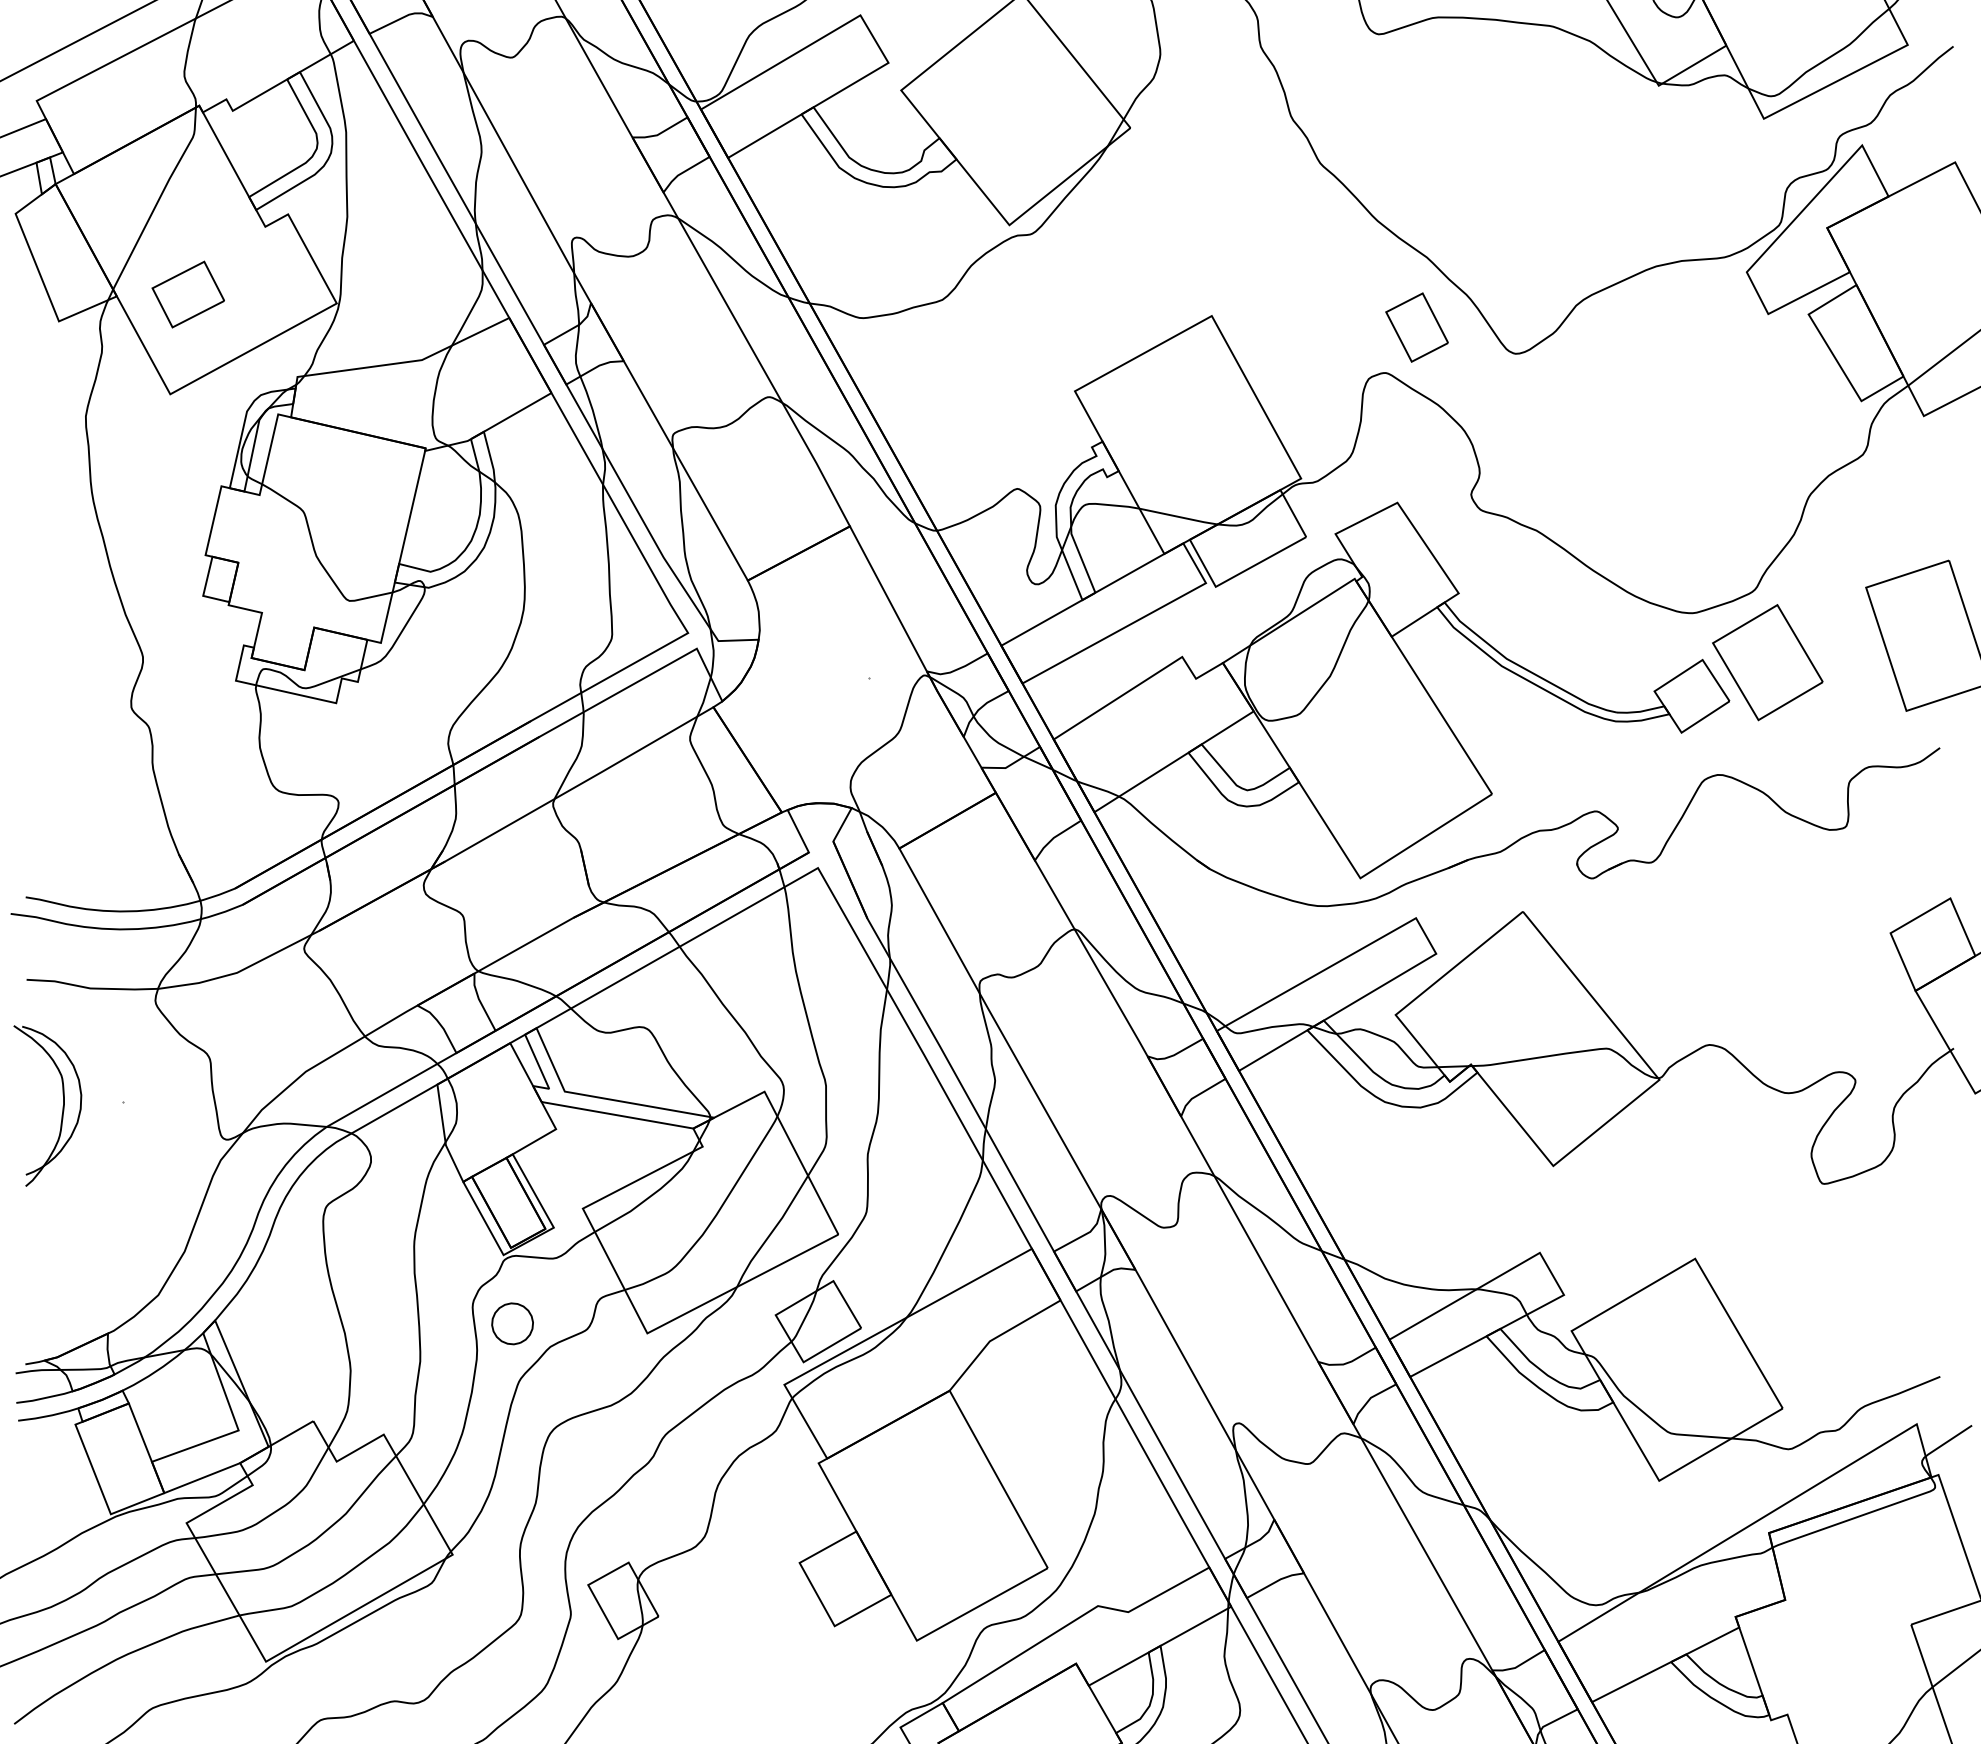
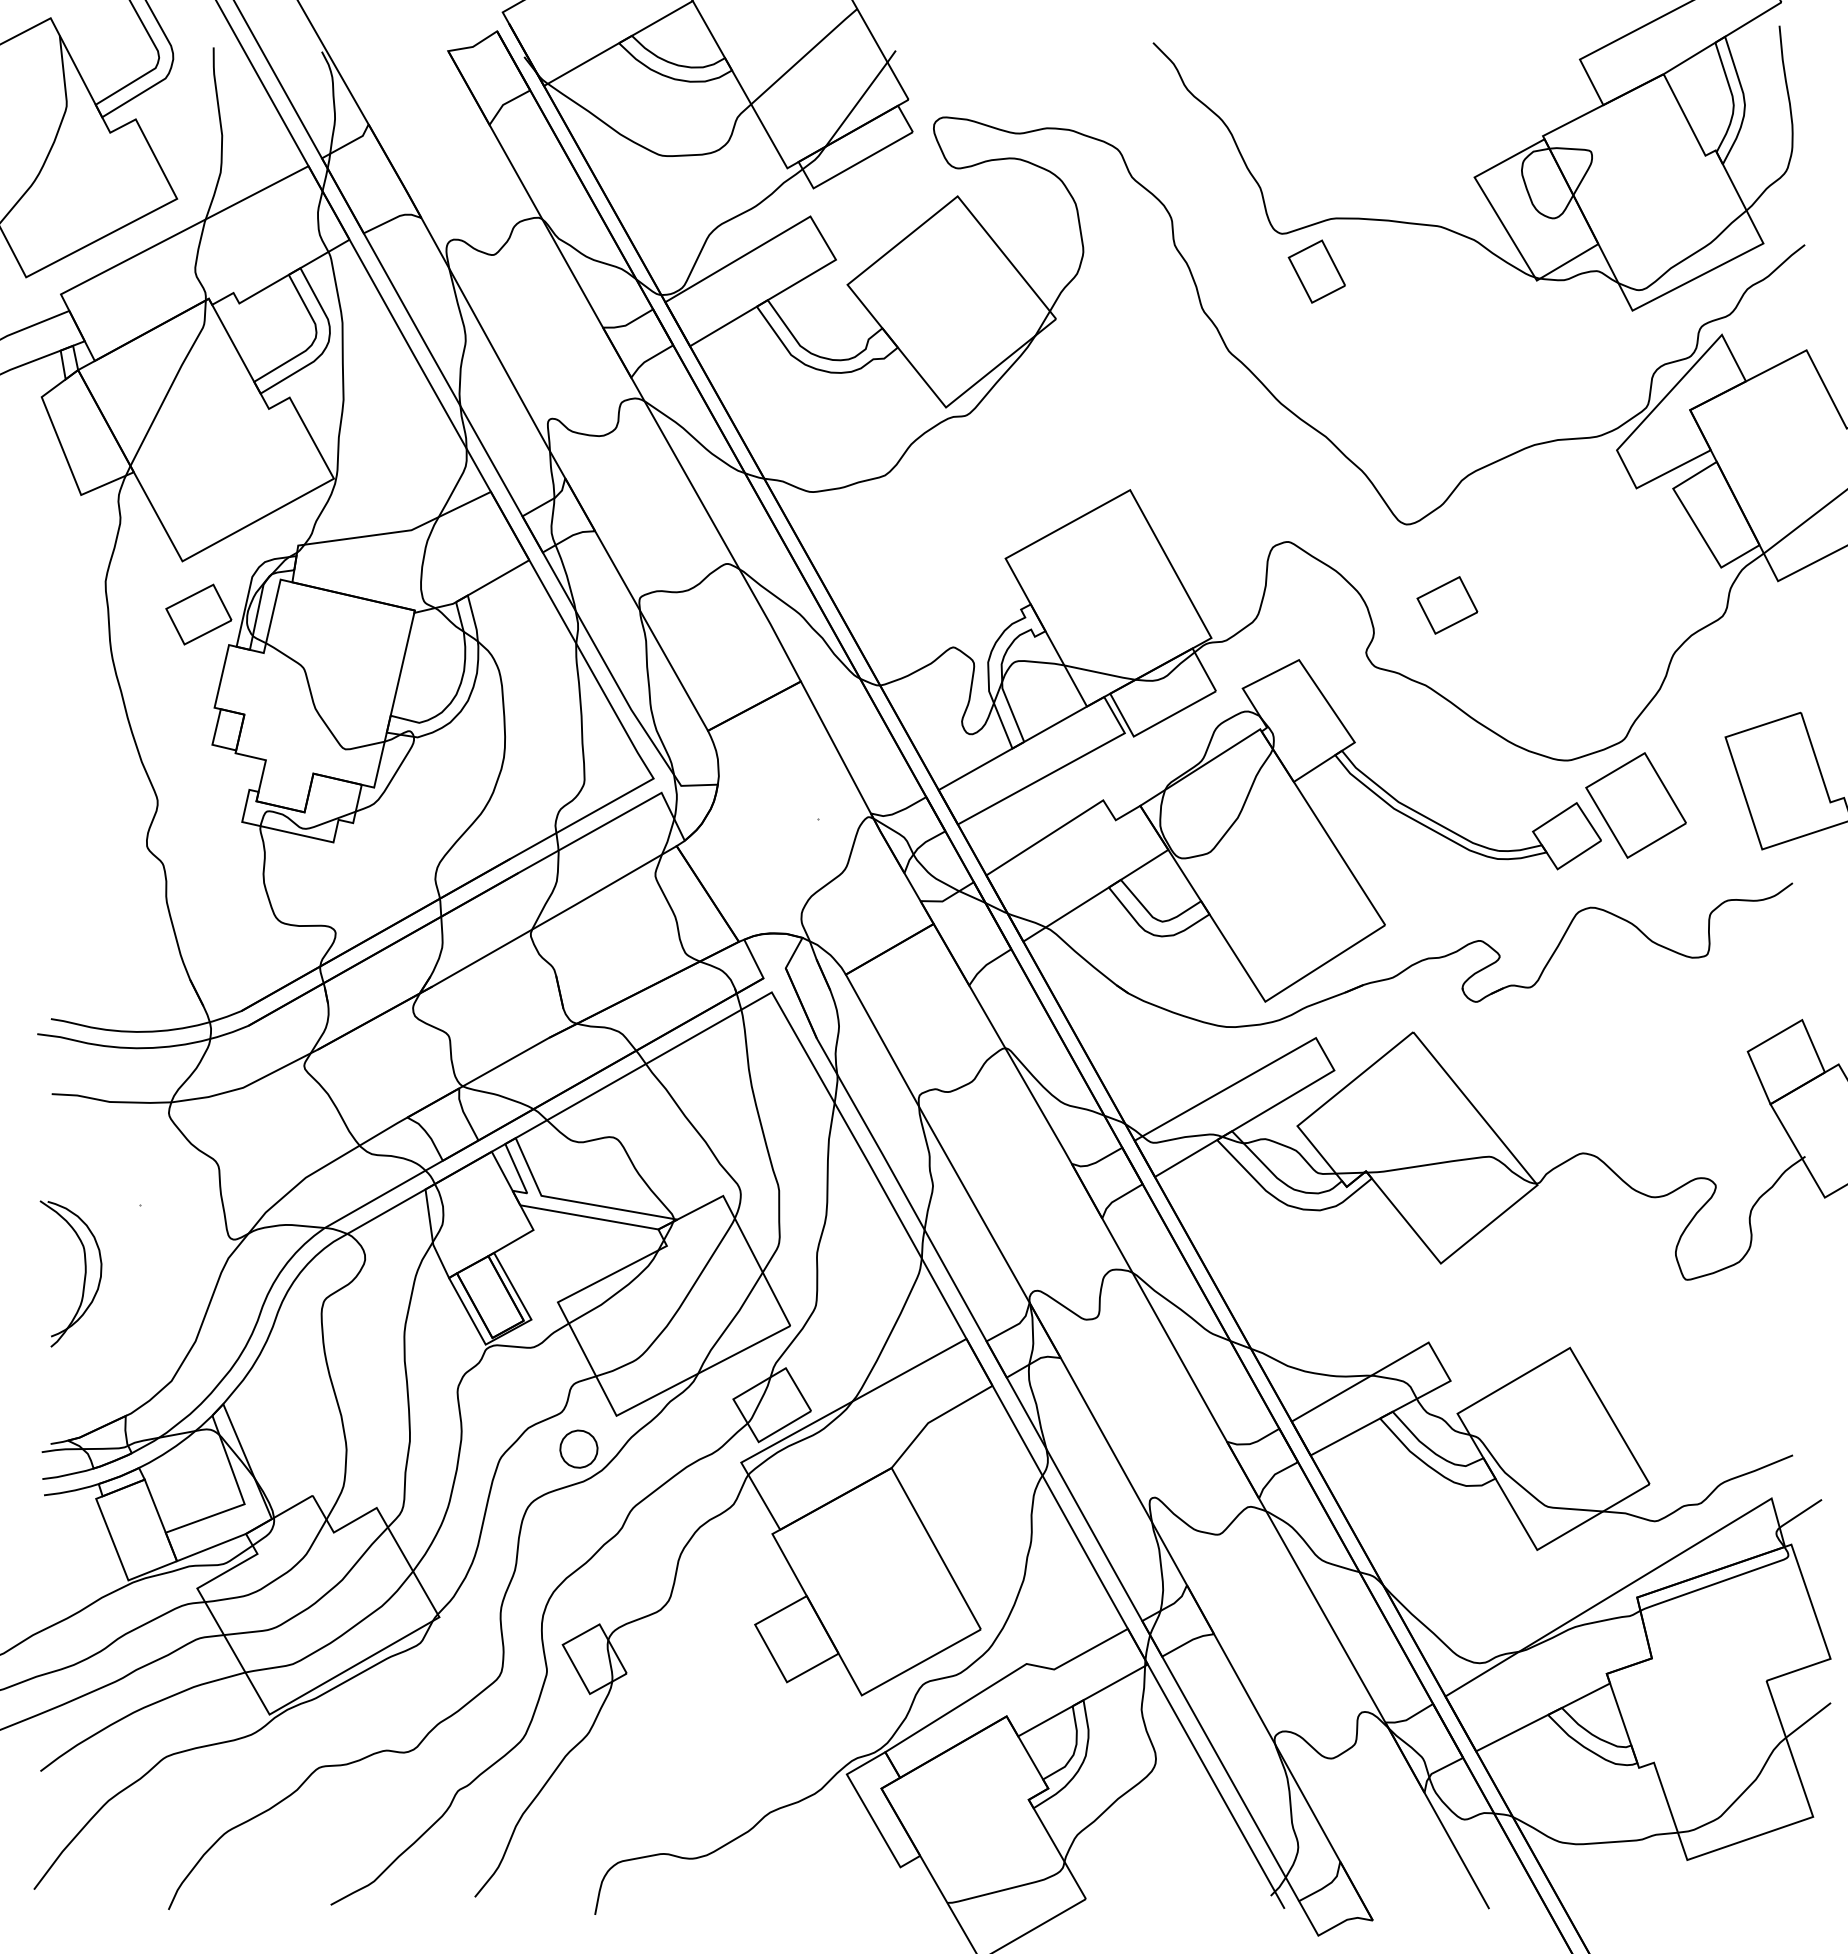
part: (187, 294) -> (198, 614), moved
part: (1416, 327) -> (1316, 271), moved
part: (1560, 442) -> (1447, 605), added
part: (62, 1105) -> (84, 1273), moved
part: (512, 1323) -> (578, 1448), moved

